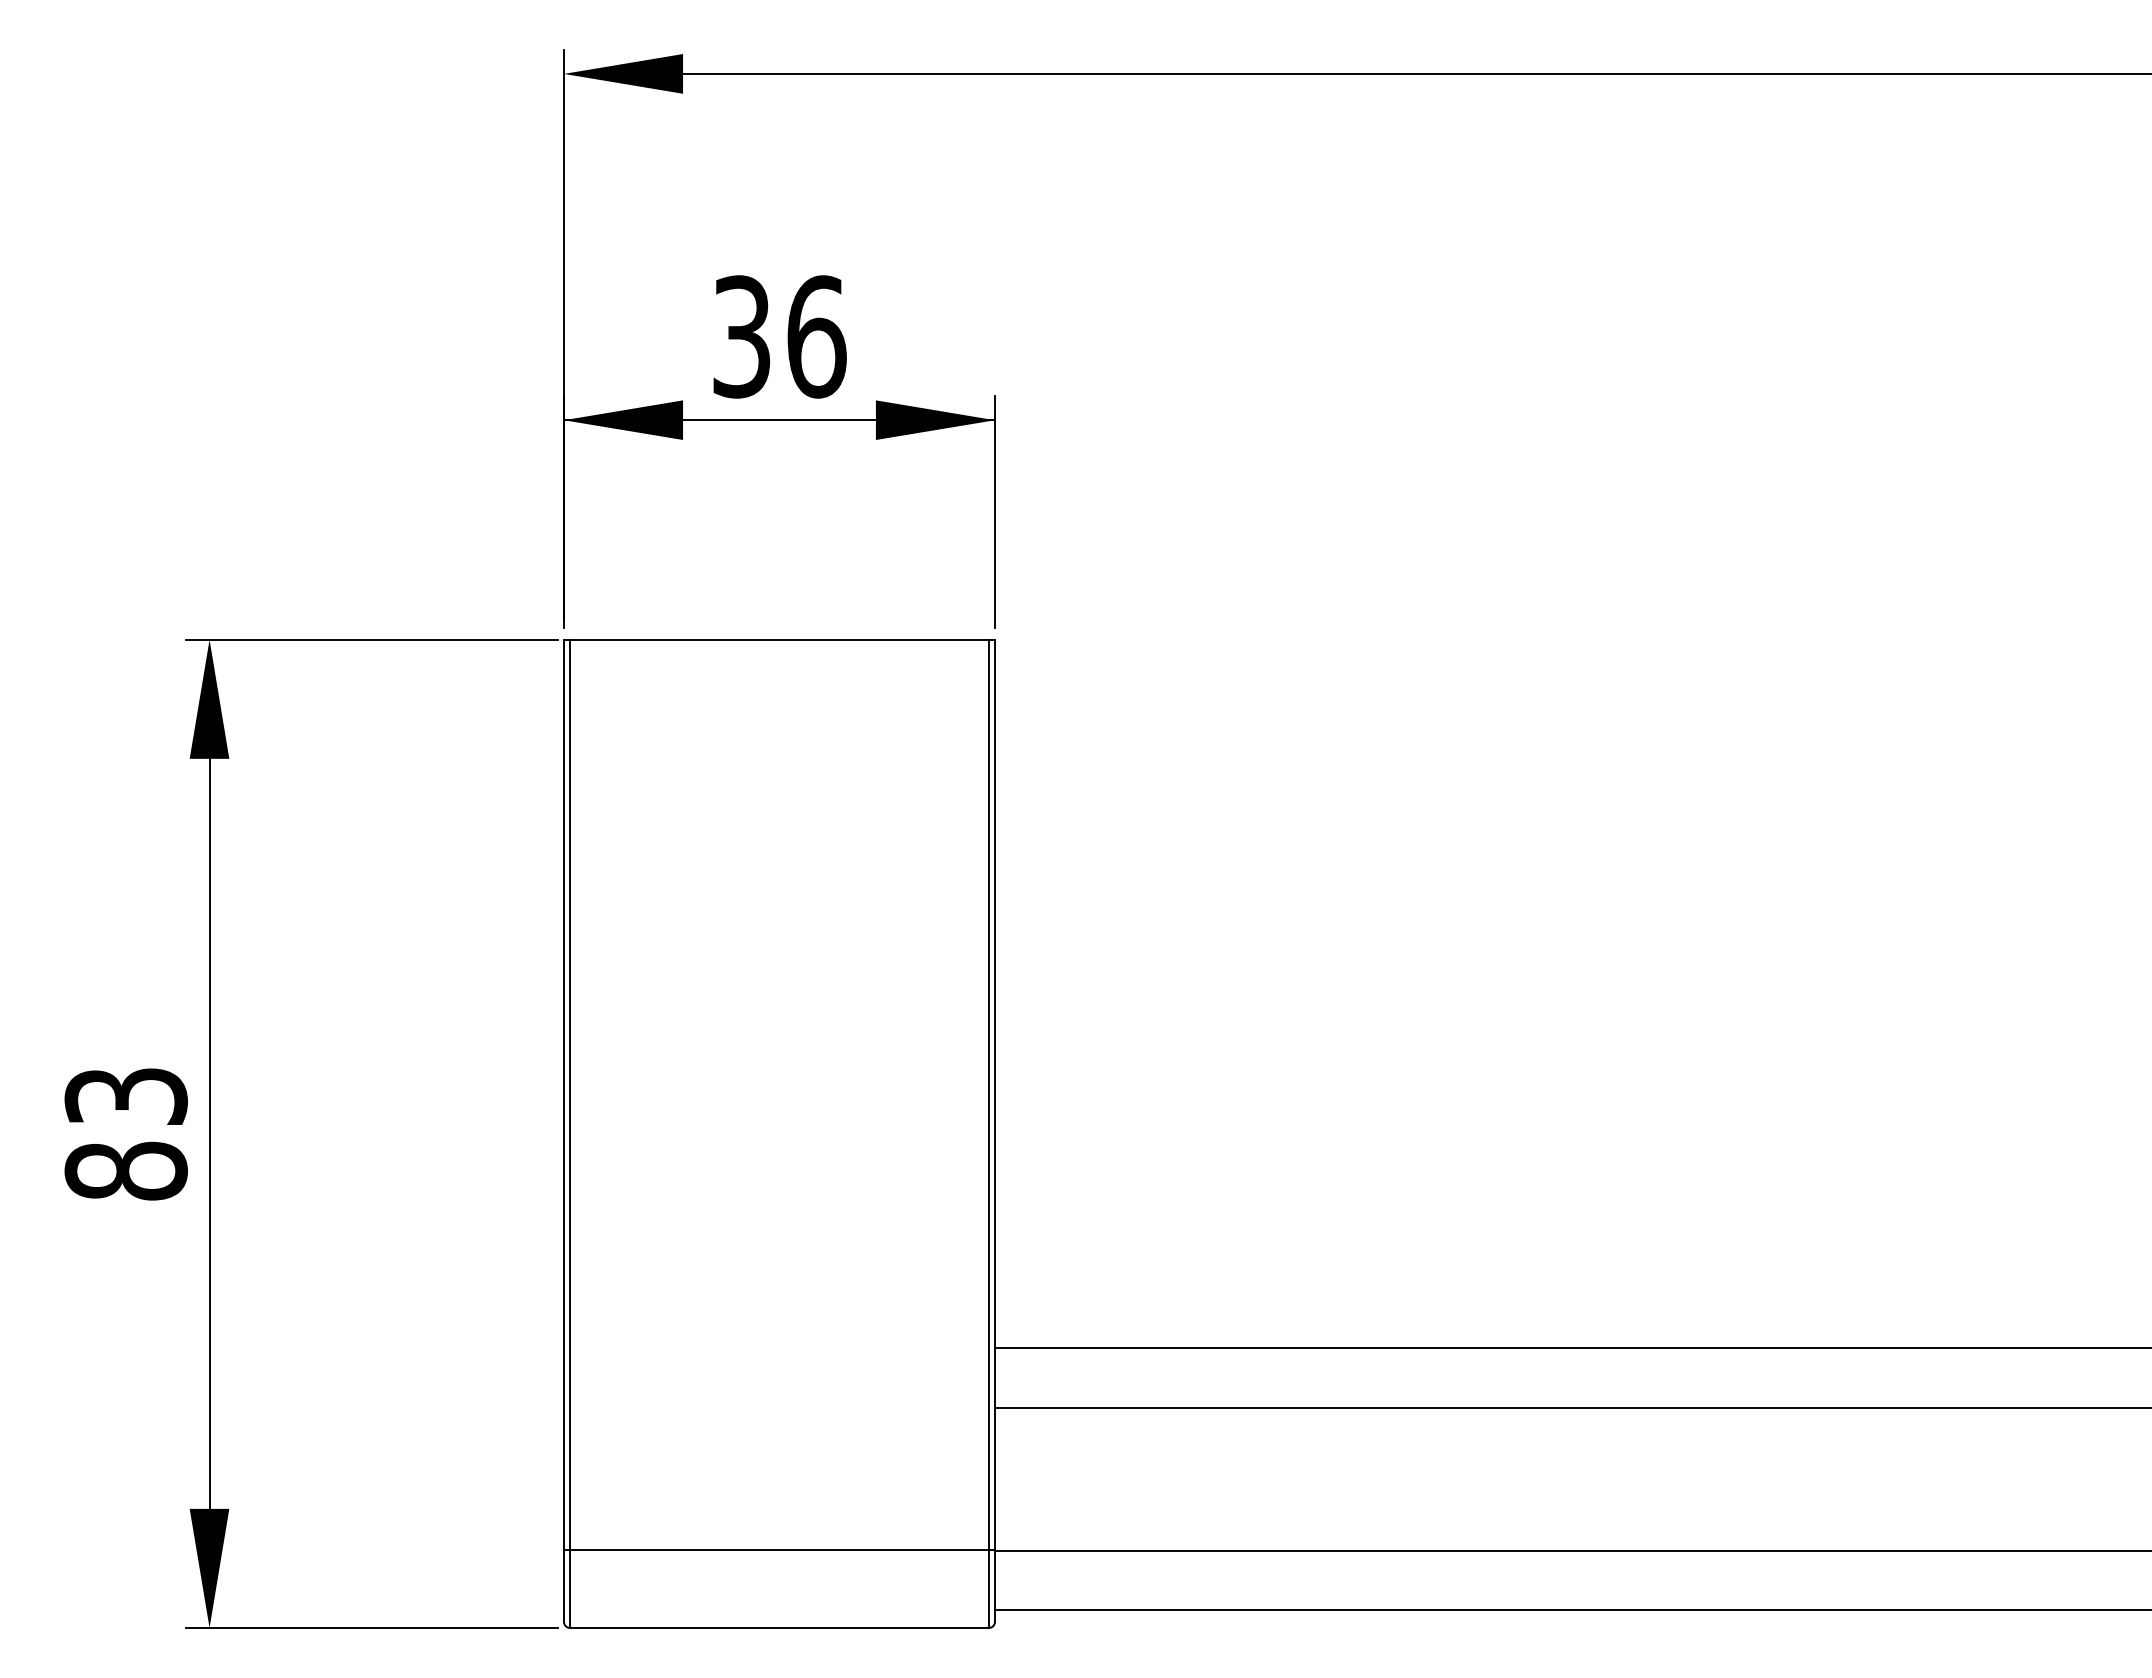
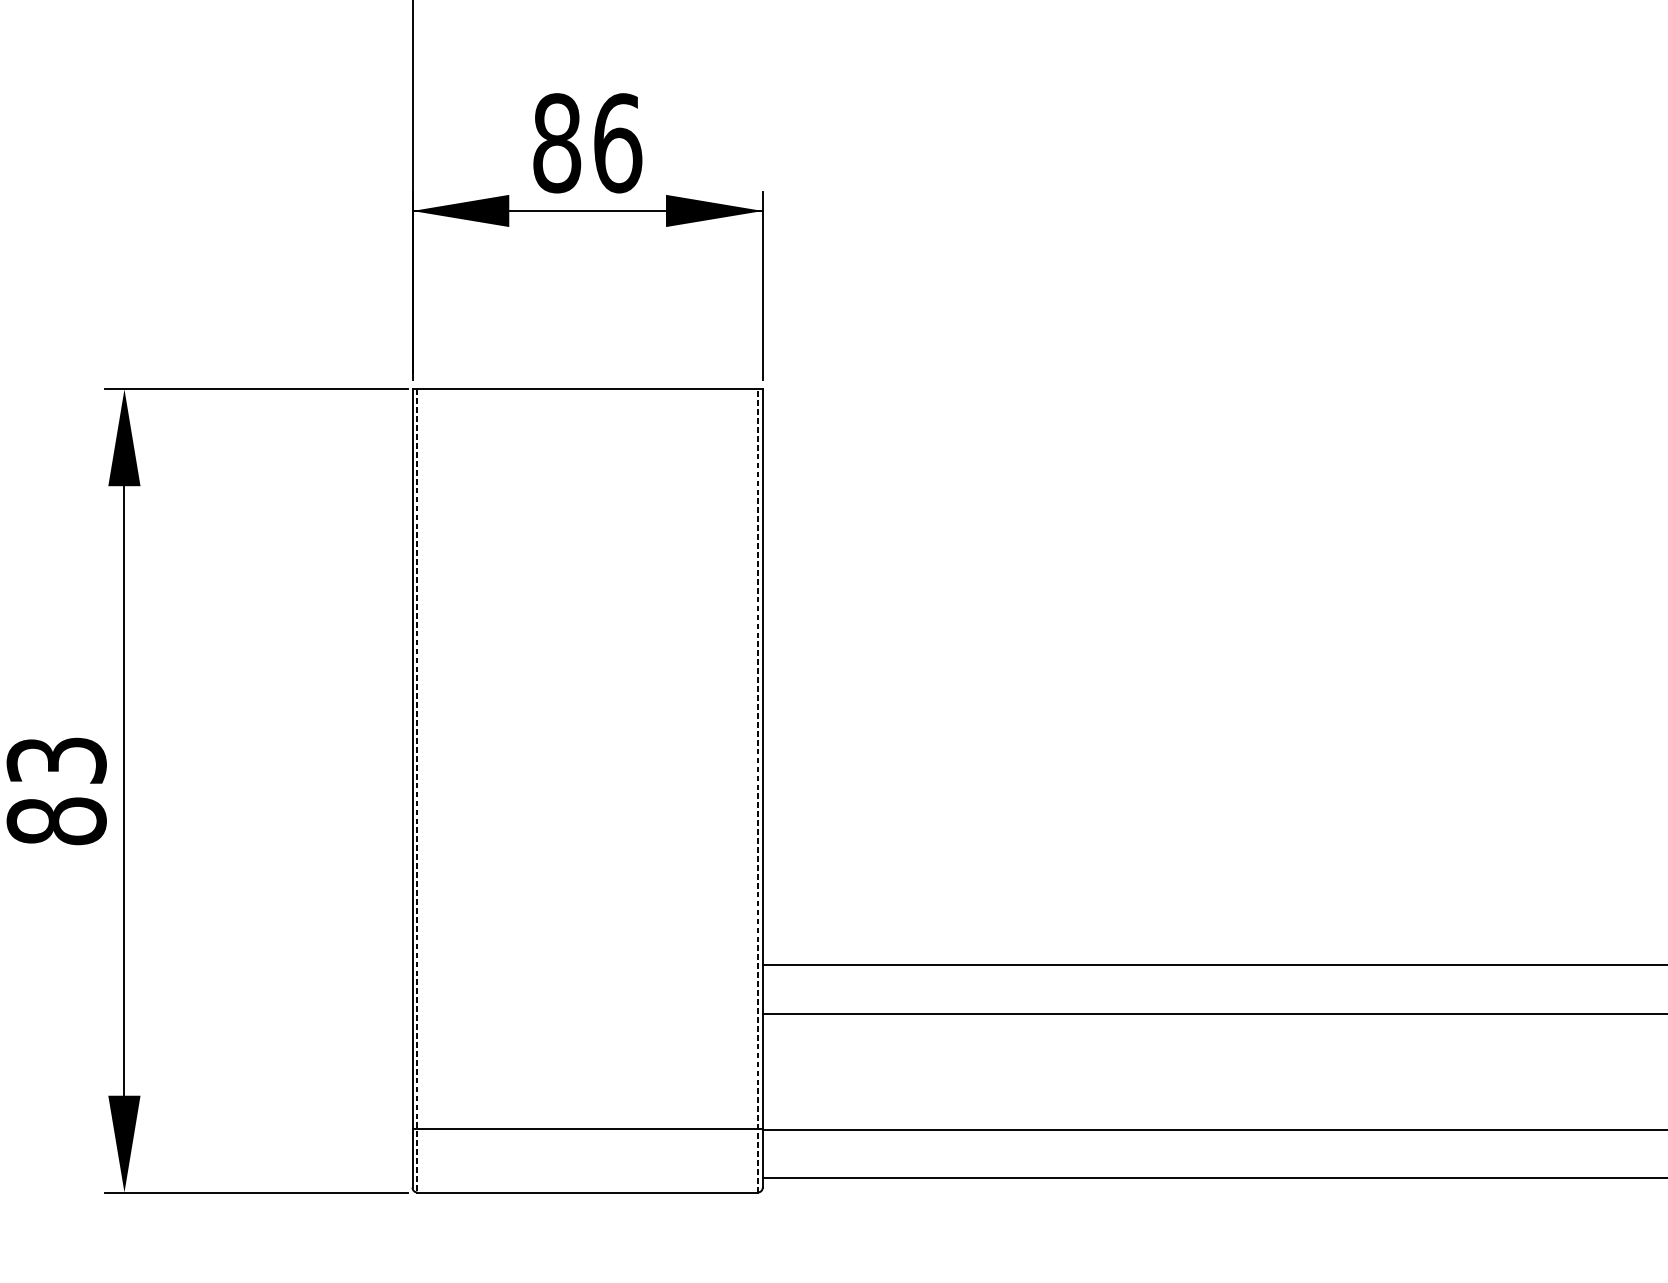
text: (741, 336) -> (556, 142), 36 -> 86
line: (989, 1133) -> (758, 790), solid -> dashed
line: (569, 1134) -> (416, 791), solid -> dashed

